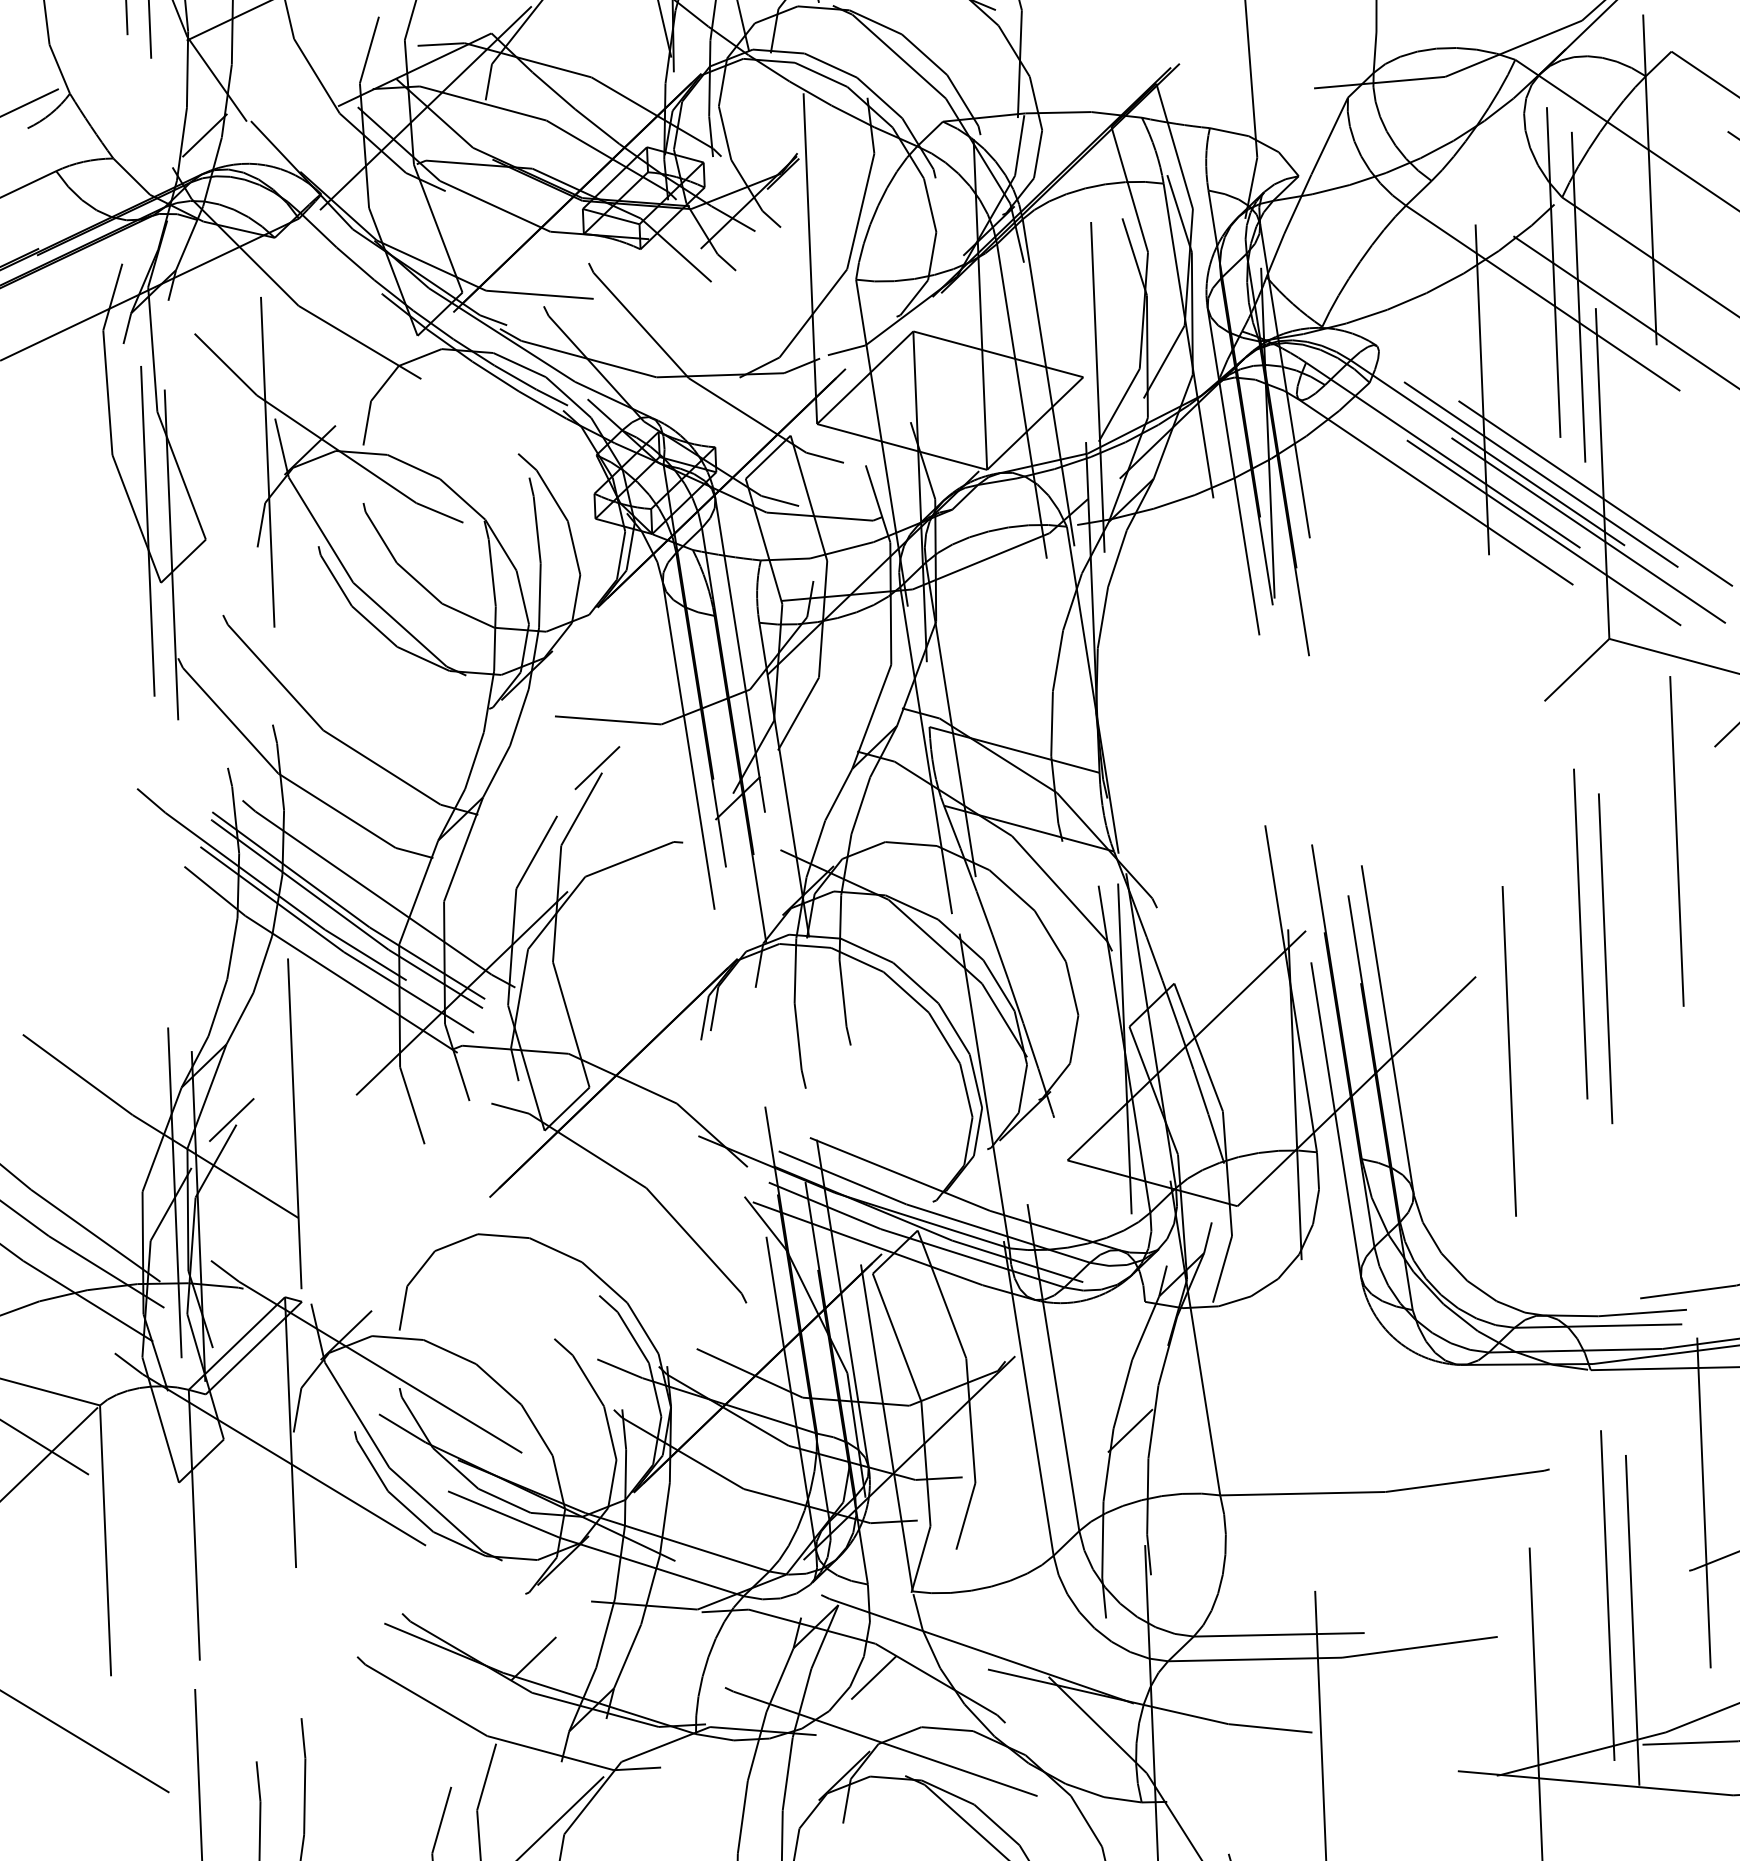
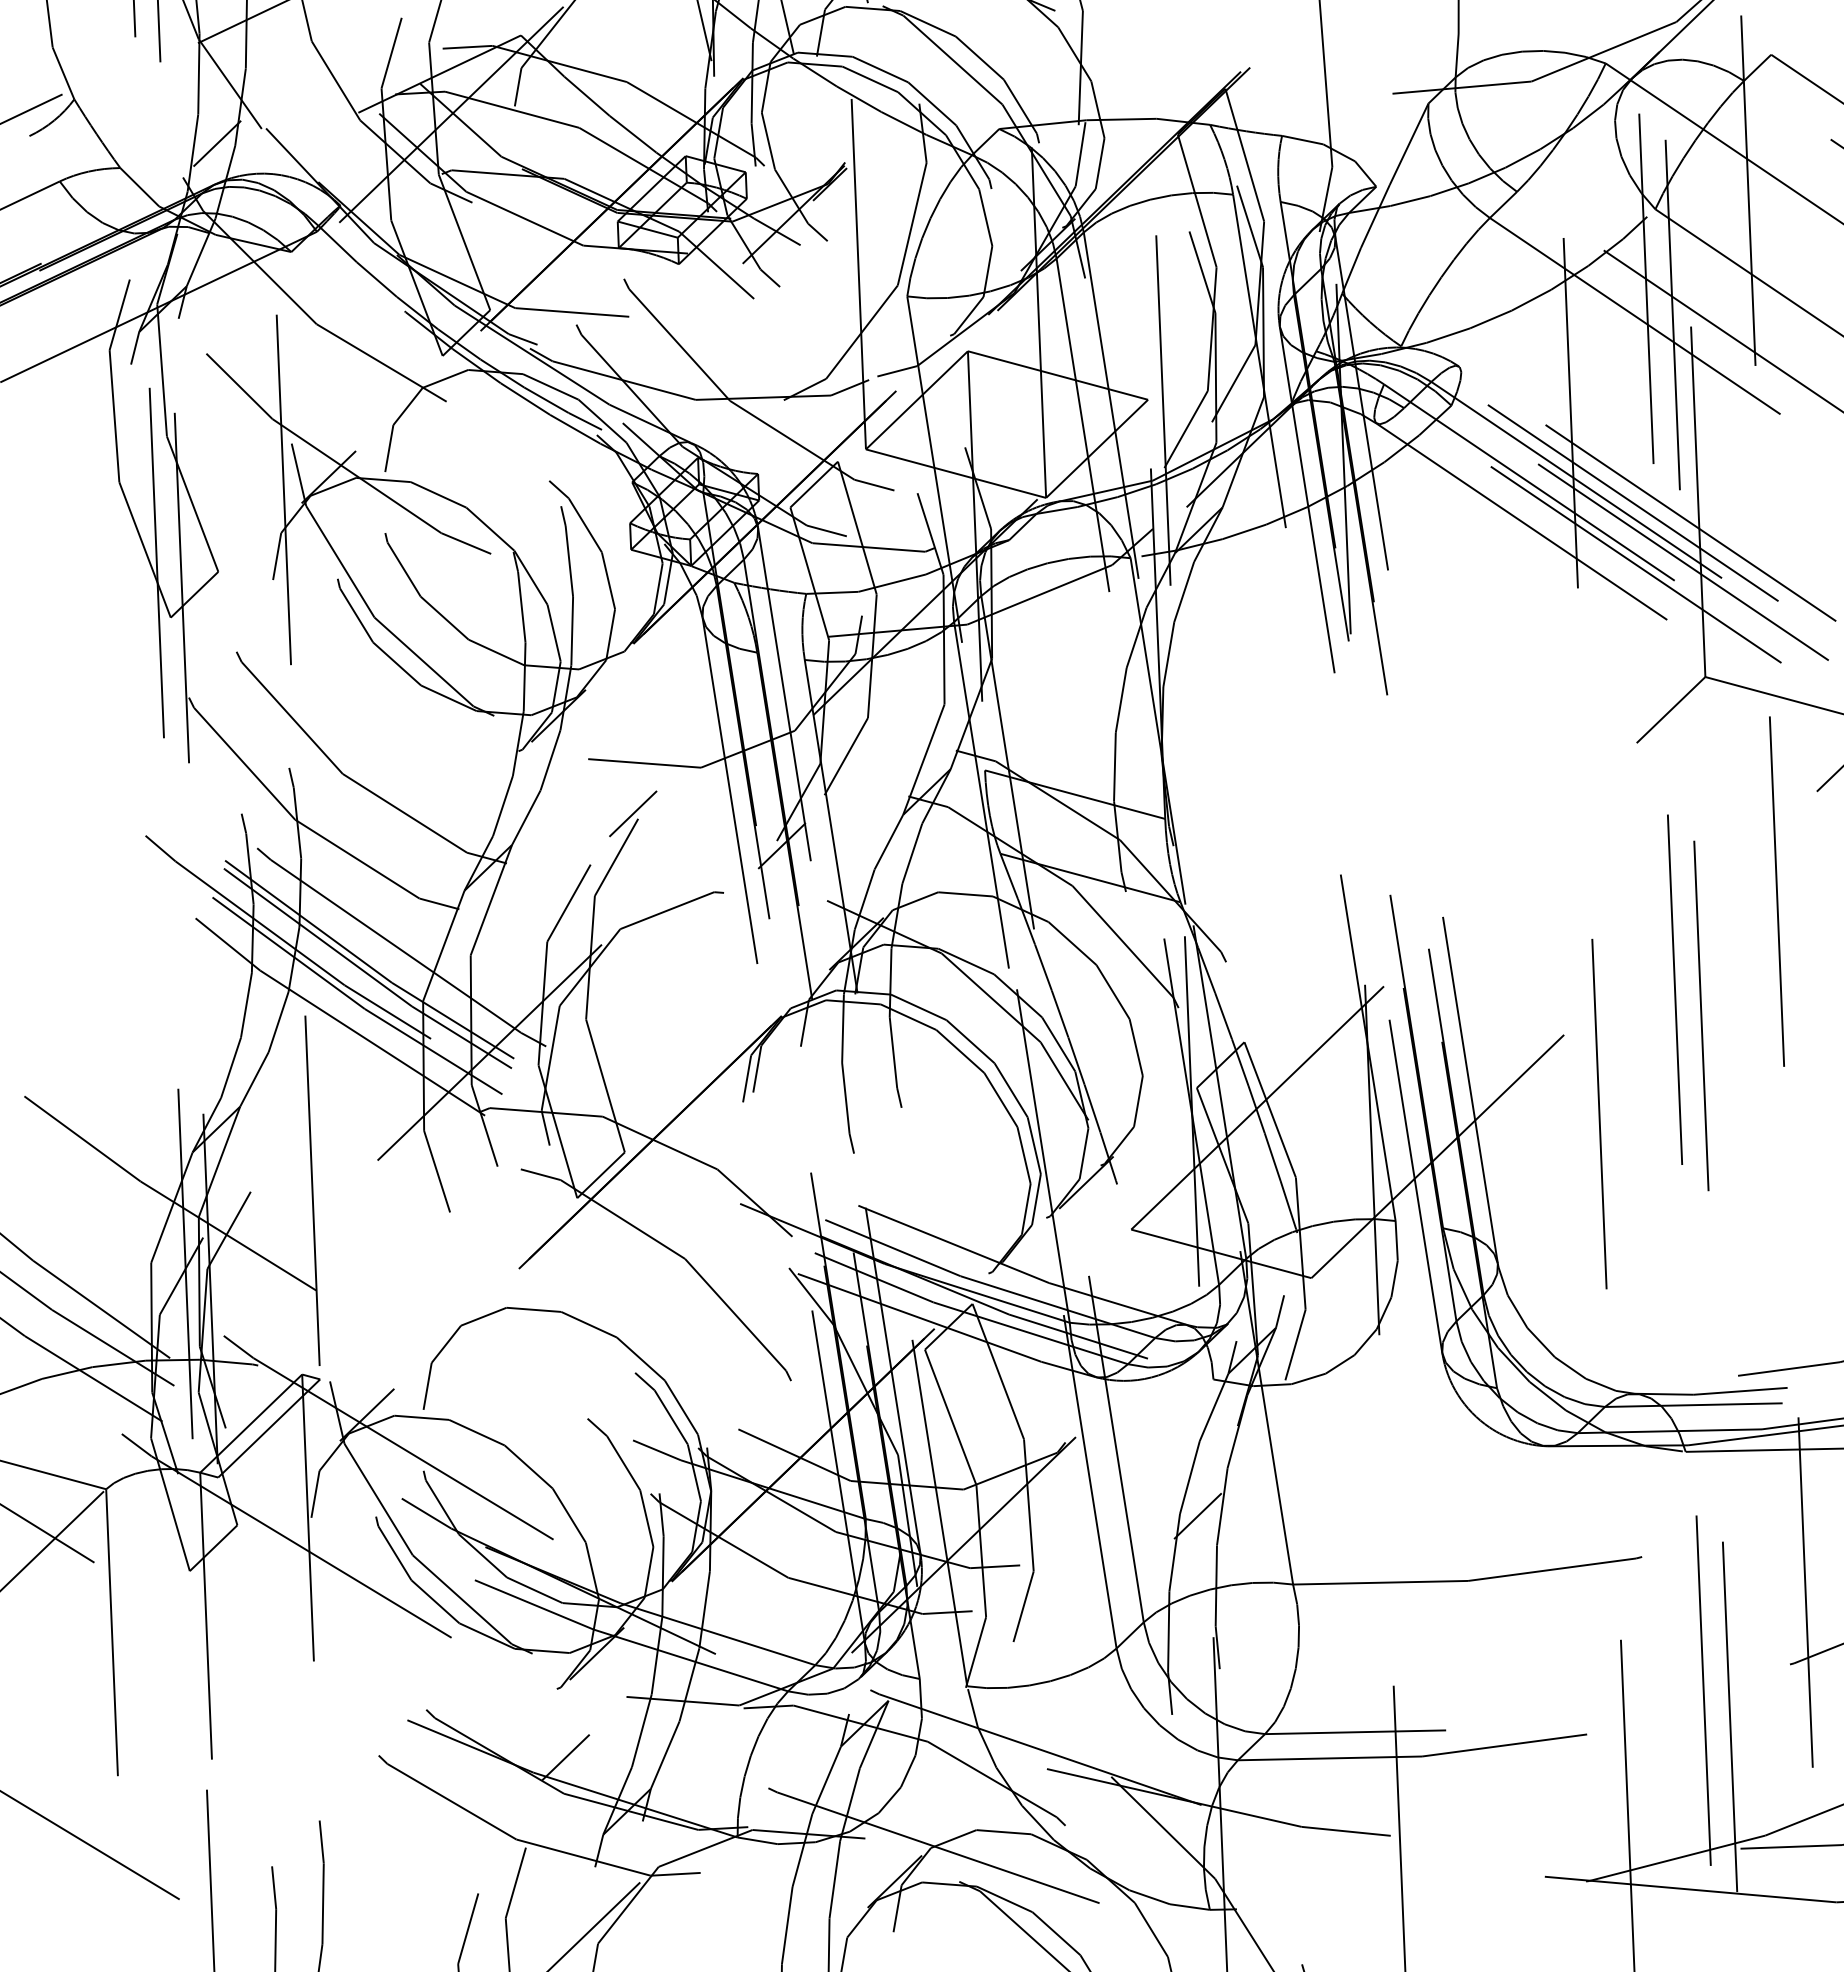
line: (231, 1119) -> (245, 1186), removed
line: (873, 1677) -> (925, 1777), removed

